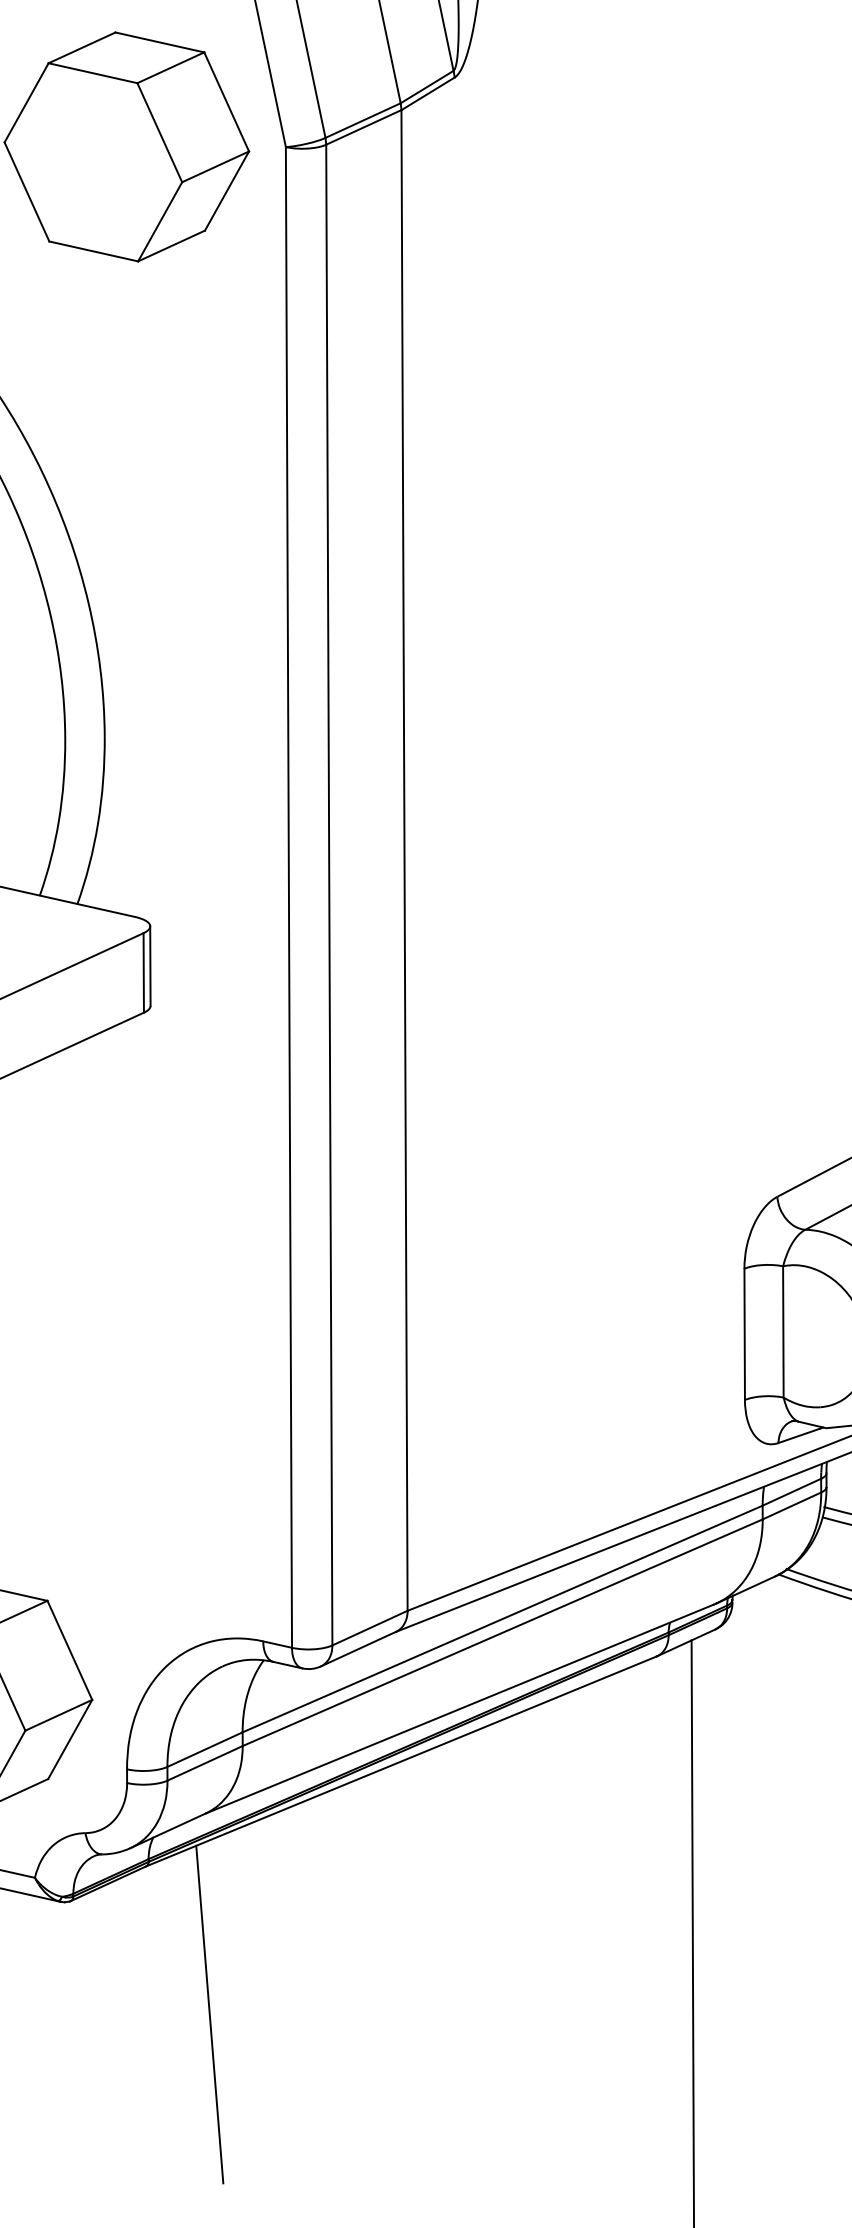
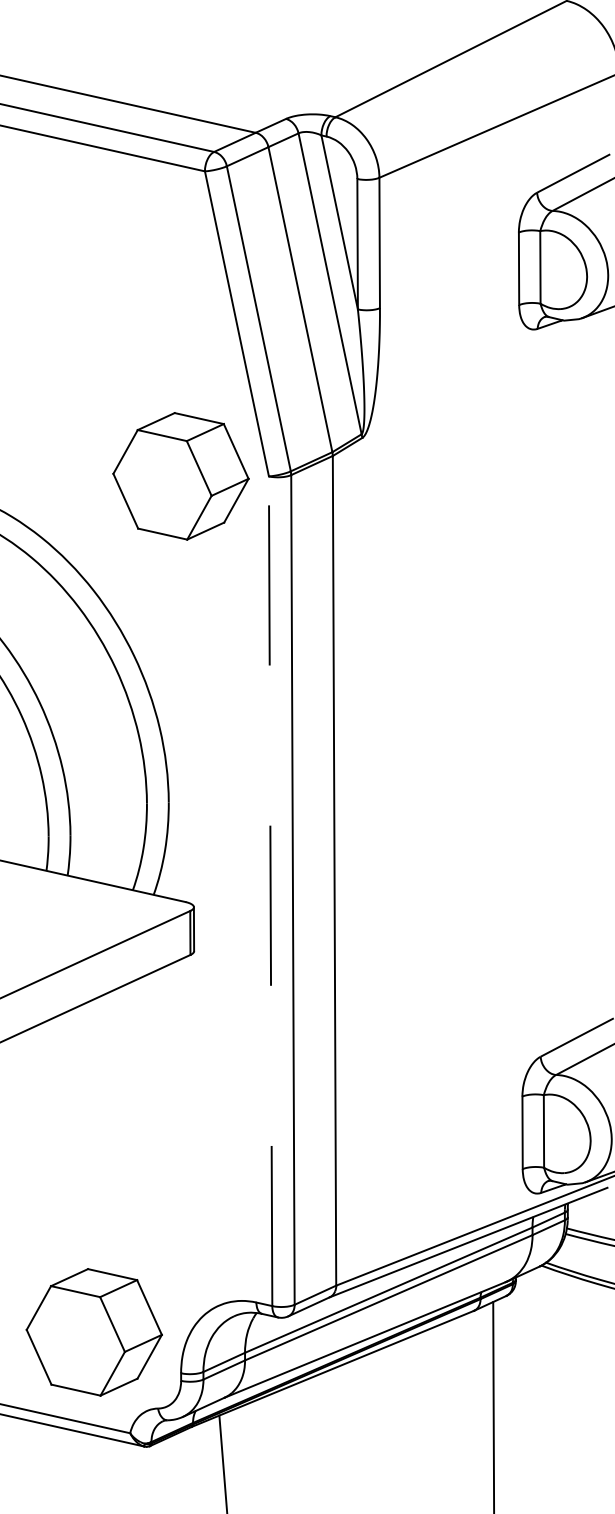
line: (288, 897) -> (270, 891), solid -> dashed

